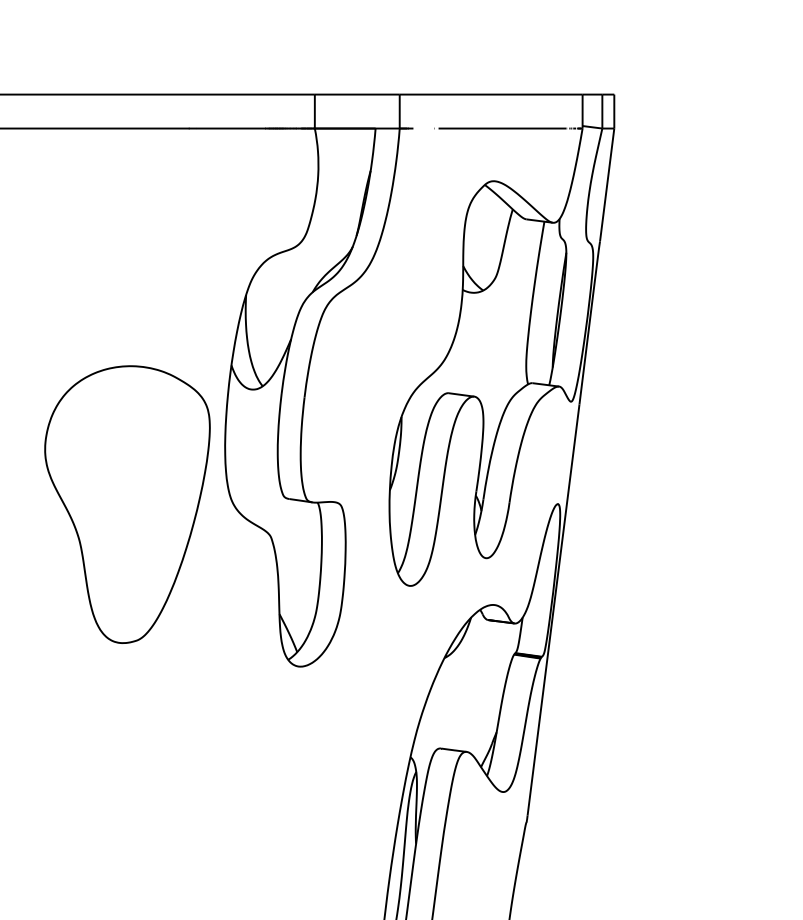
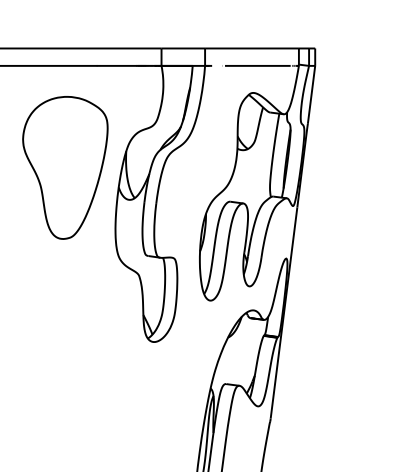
part: (127, 503) -> (65, 167), moved

